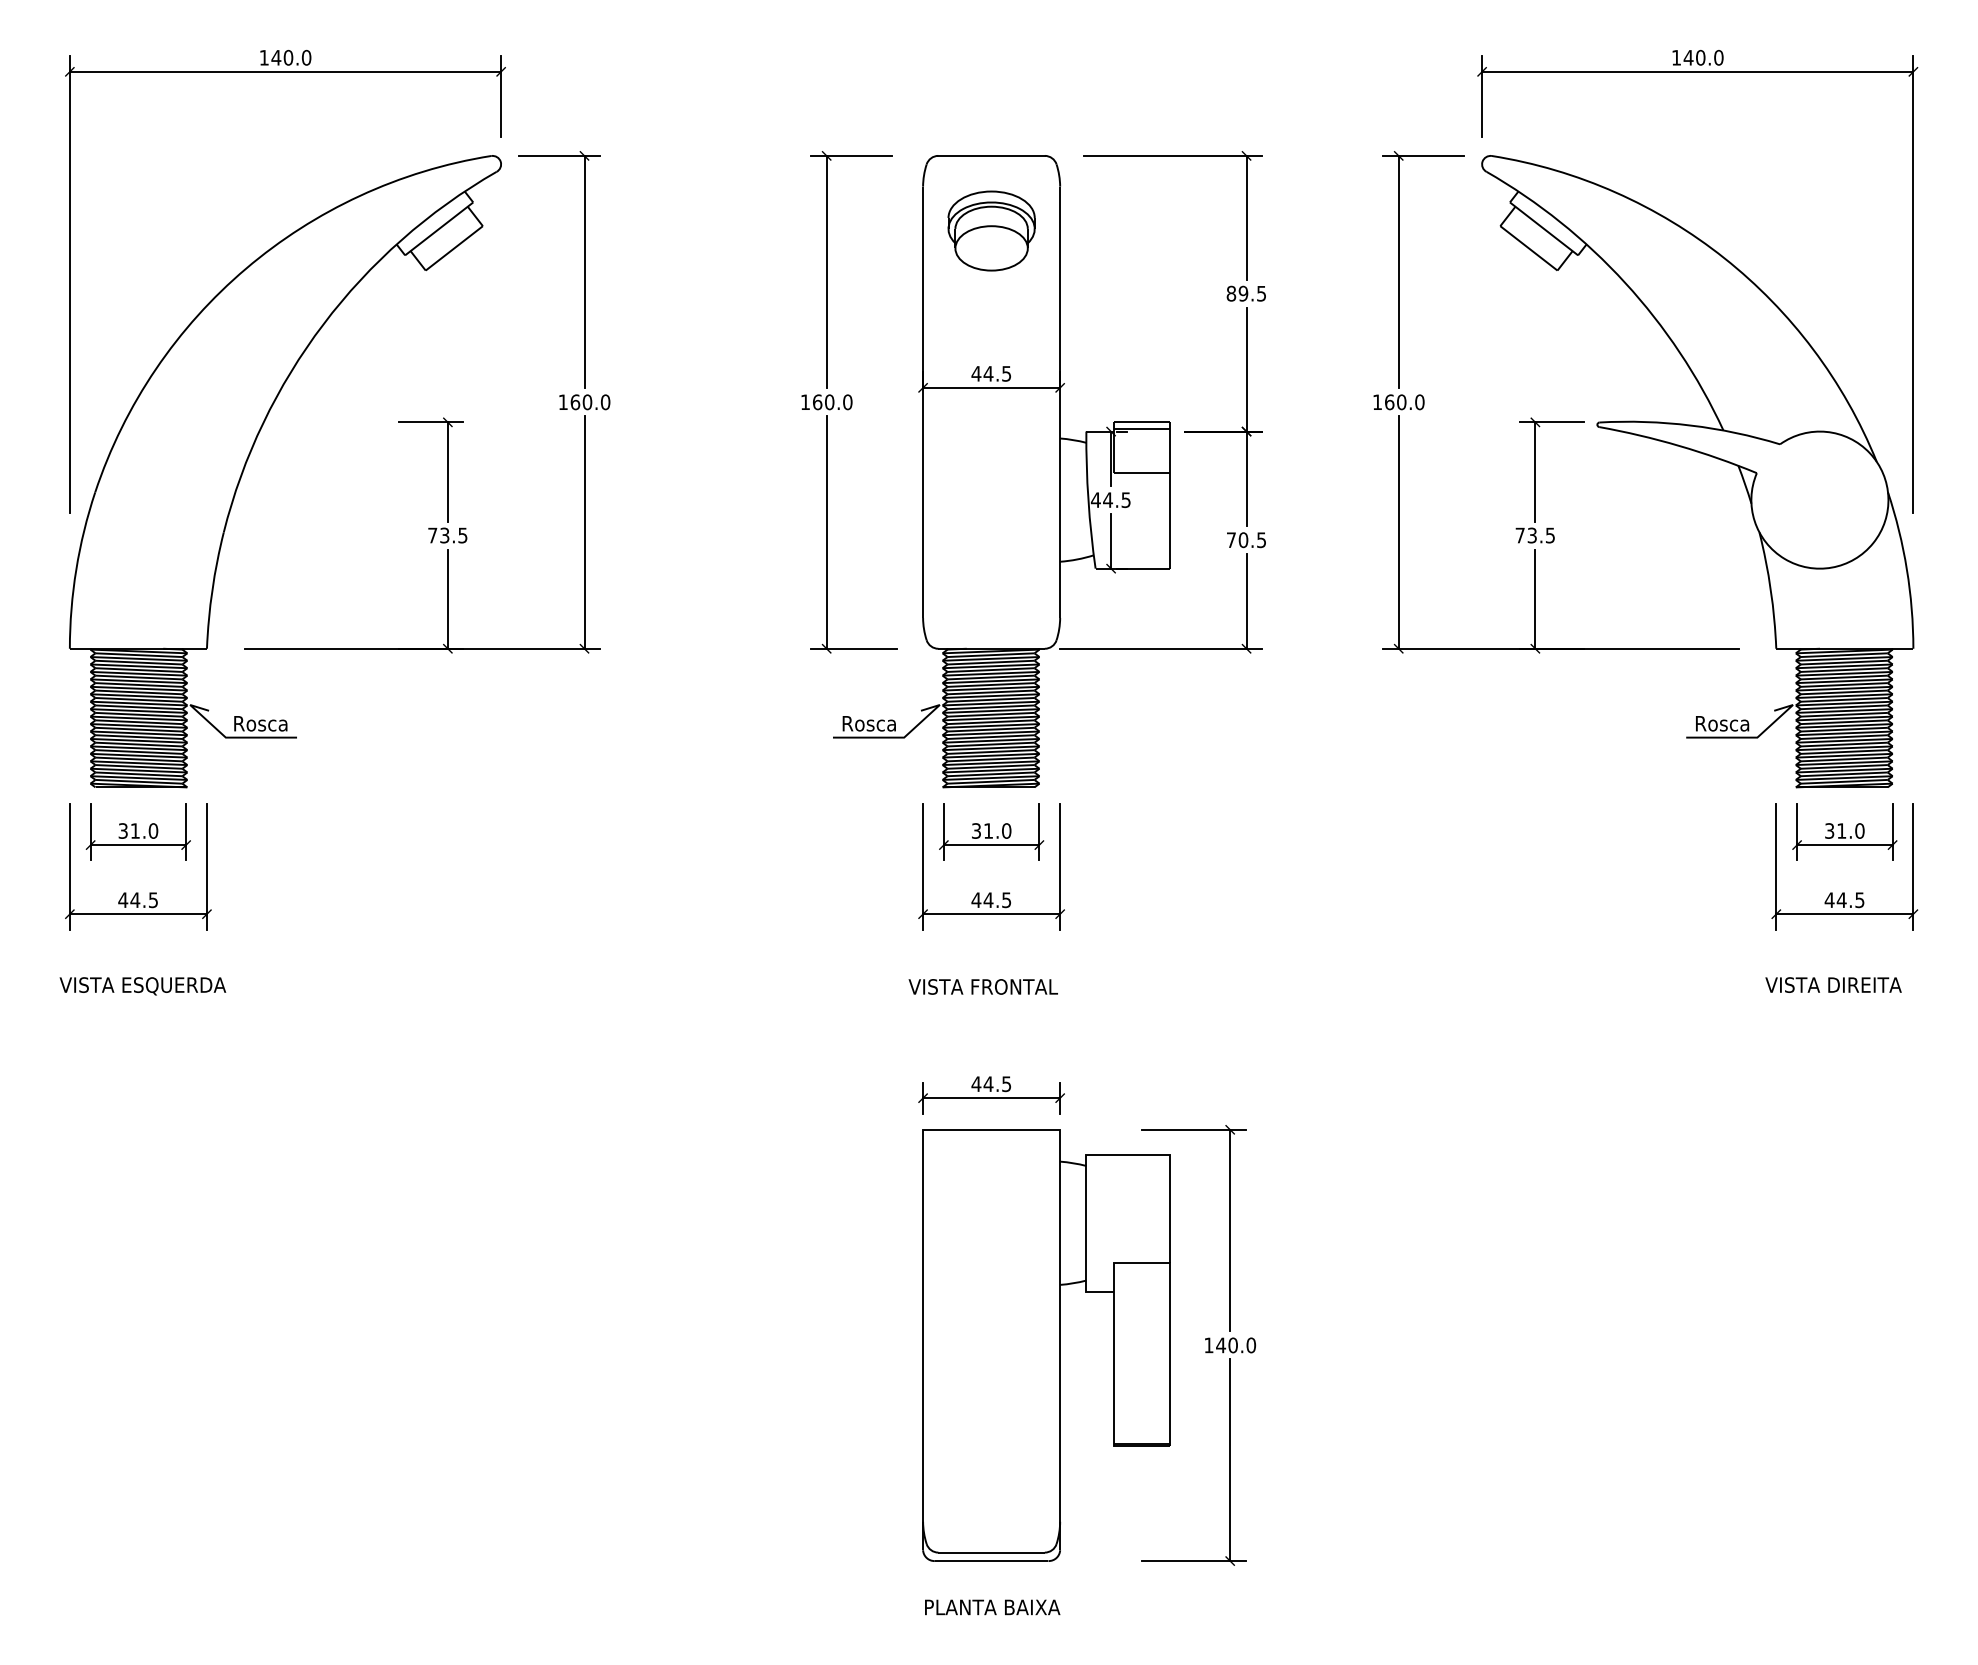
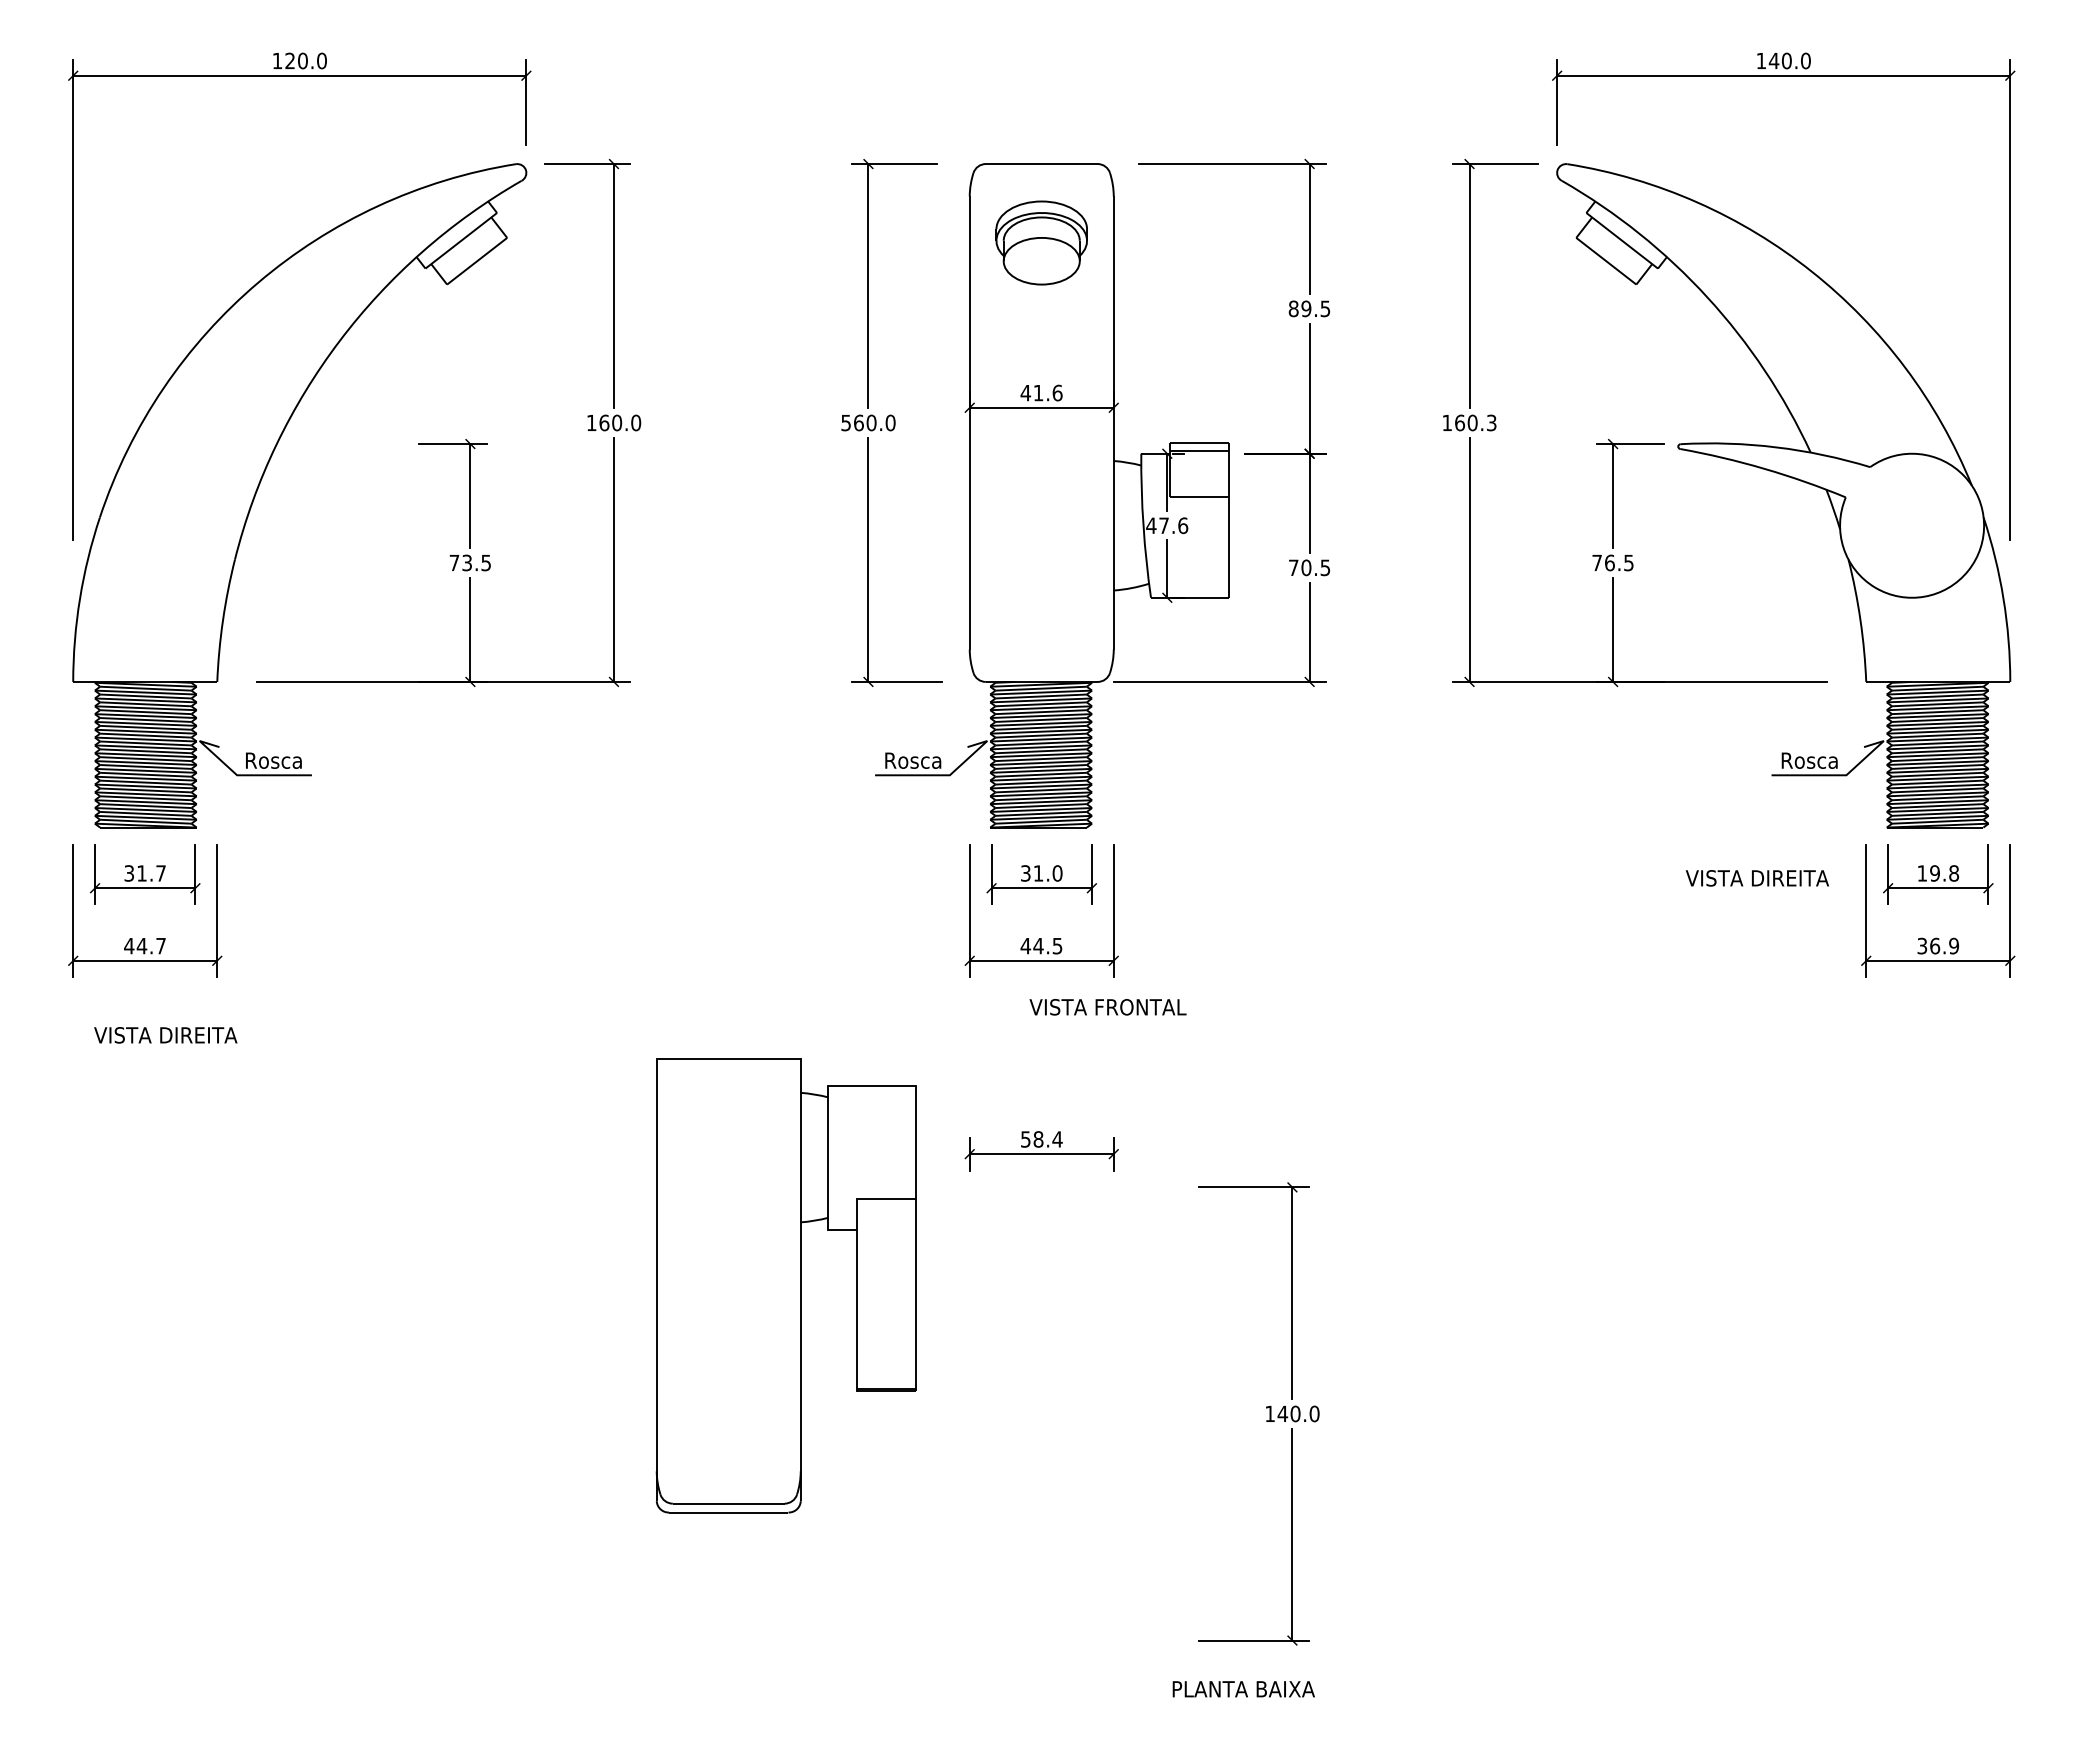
text: (276, 57) -> (290, 60), 140.0 -> 120.0
text: (997, 373) -> (1047, 392), 44.5 -> 41.6
text: (1419, 401) -> (1491, 422), 160.0 -> 160.3
text: (804, 402) -> (845, 423), 160.0 -> 560.0
text: (1117, 499) -> (1173, 525), 44.5 -> 47.6
text: (1531, 535) -> (1609, 562), 73.5 -> 76.5
text: (153, 831) -> (161, 873), 31.0 -> 31.7
text: (1845, 831) -> (1938, 873), 31.0 -> 19.8
text: (1844, 899) -> (1937, 945), 44.5 -> 36.9
text: (152, 900) -> (160, 946), 44.5 -> 44.7
text: (1832, 985) -> (1756, 878), moved
text: (136, 986) -> (143, 1036), VISTA ESQUERDA -> VISTA DIREITA
text: (982, 987) -> (1107, 1007), moved
text: (991, 1084) -> (1041, 1139), 44.5 -> 58.4
part: (1045, 1344) -> (785, 1285), moved
text: (992, 1607) -> (1243, 1689), moved

